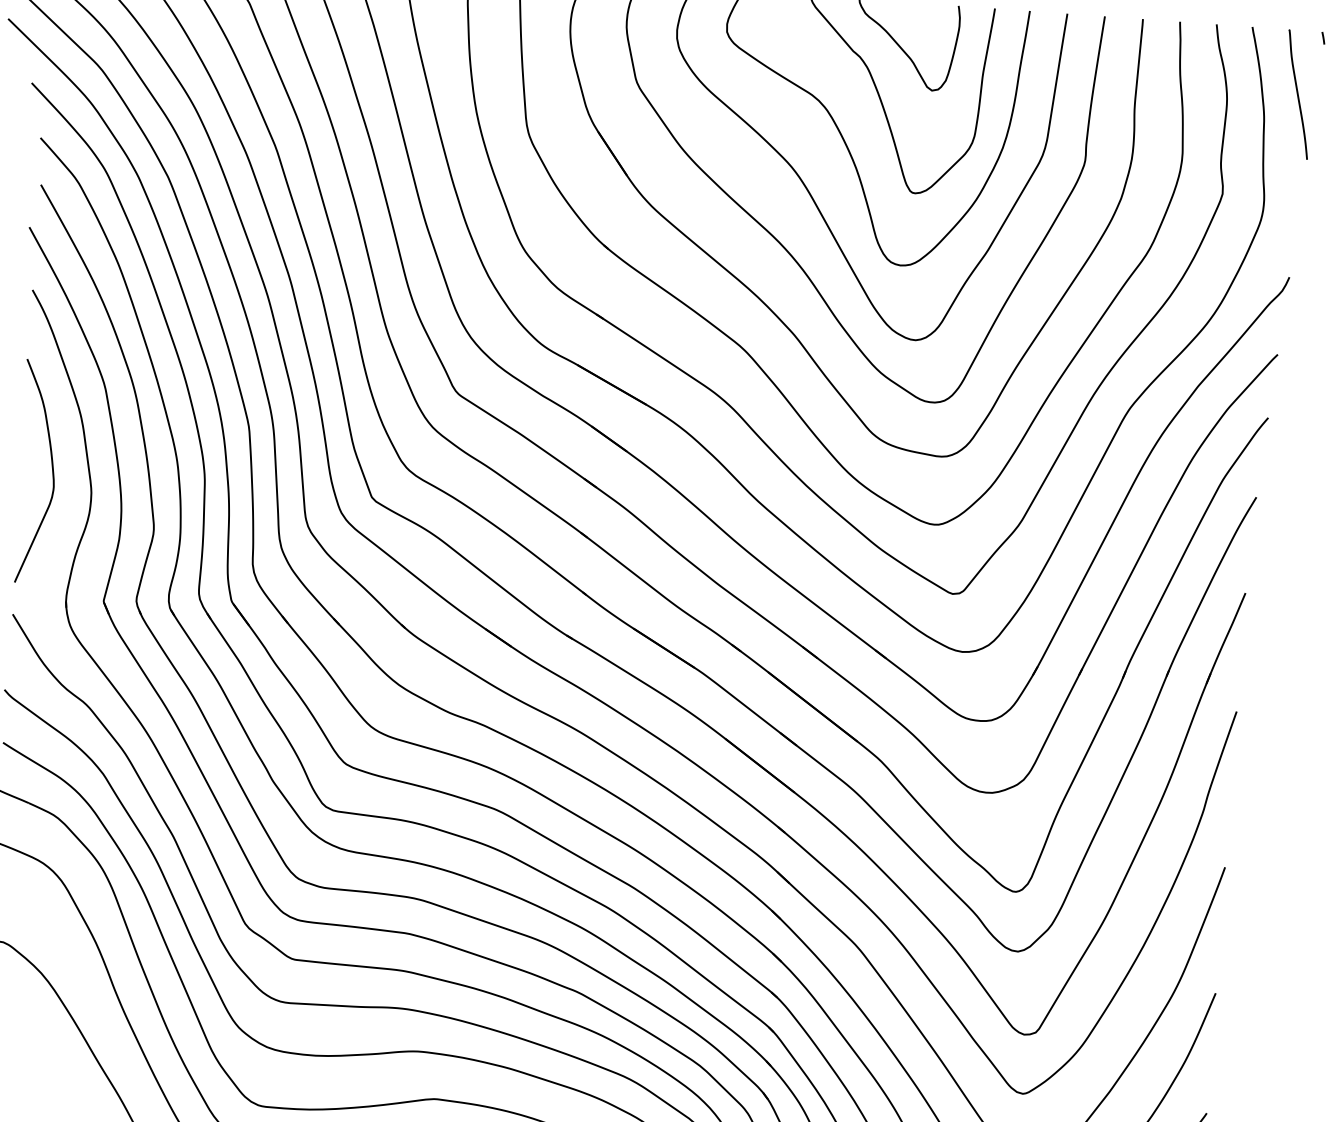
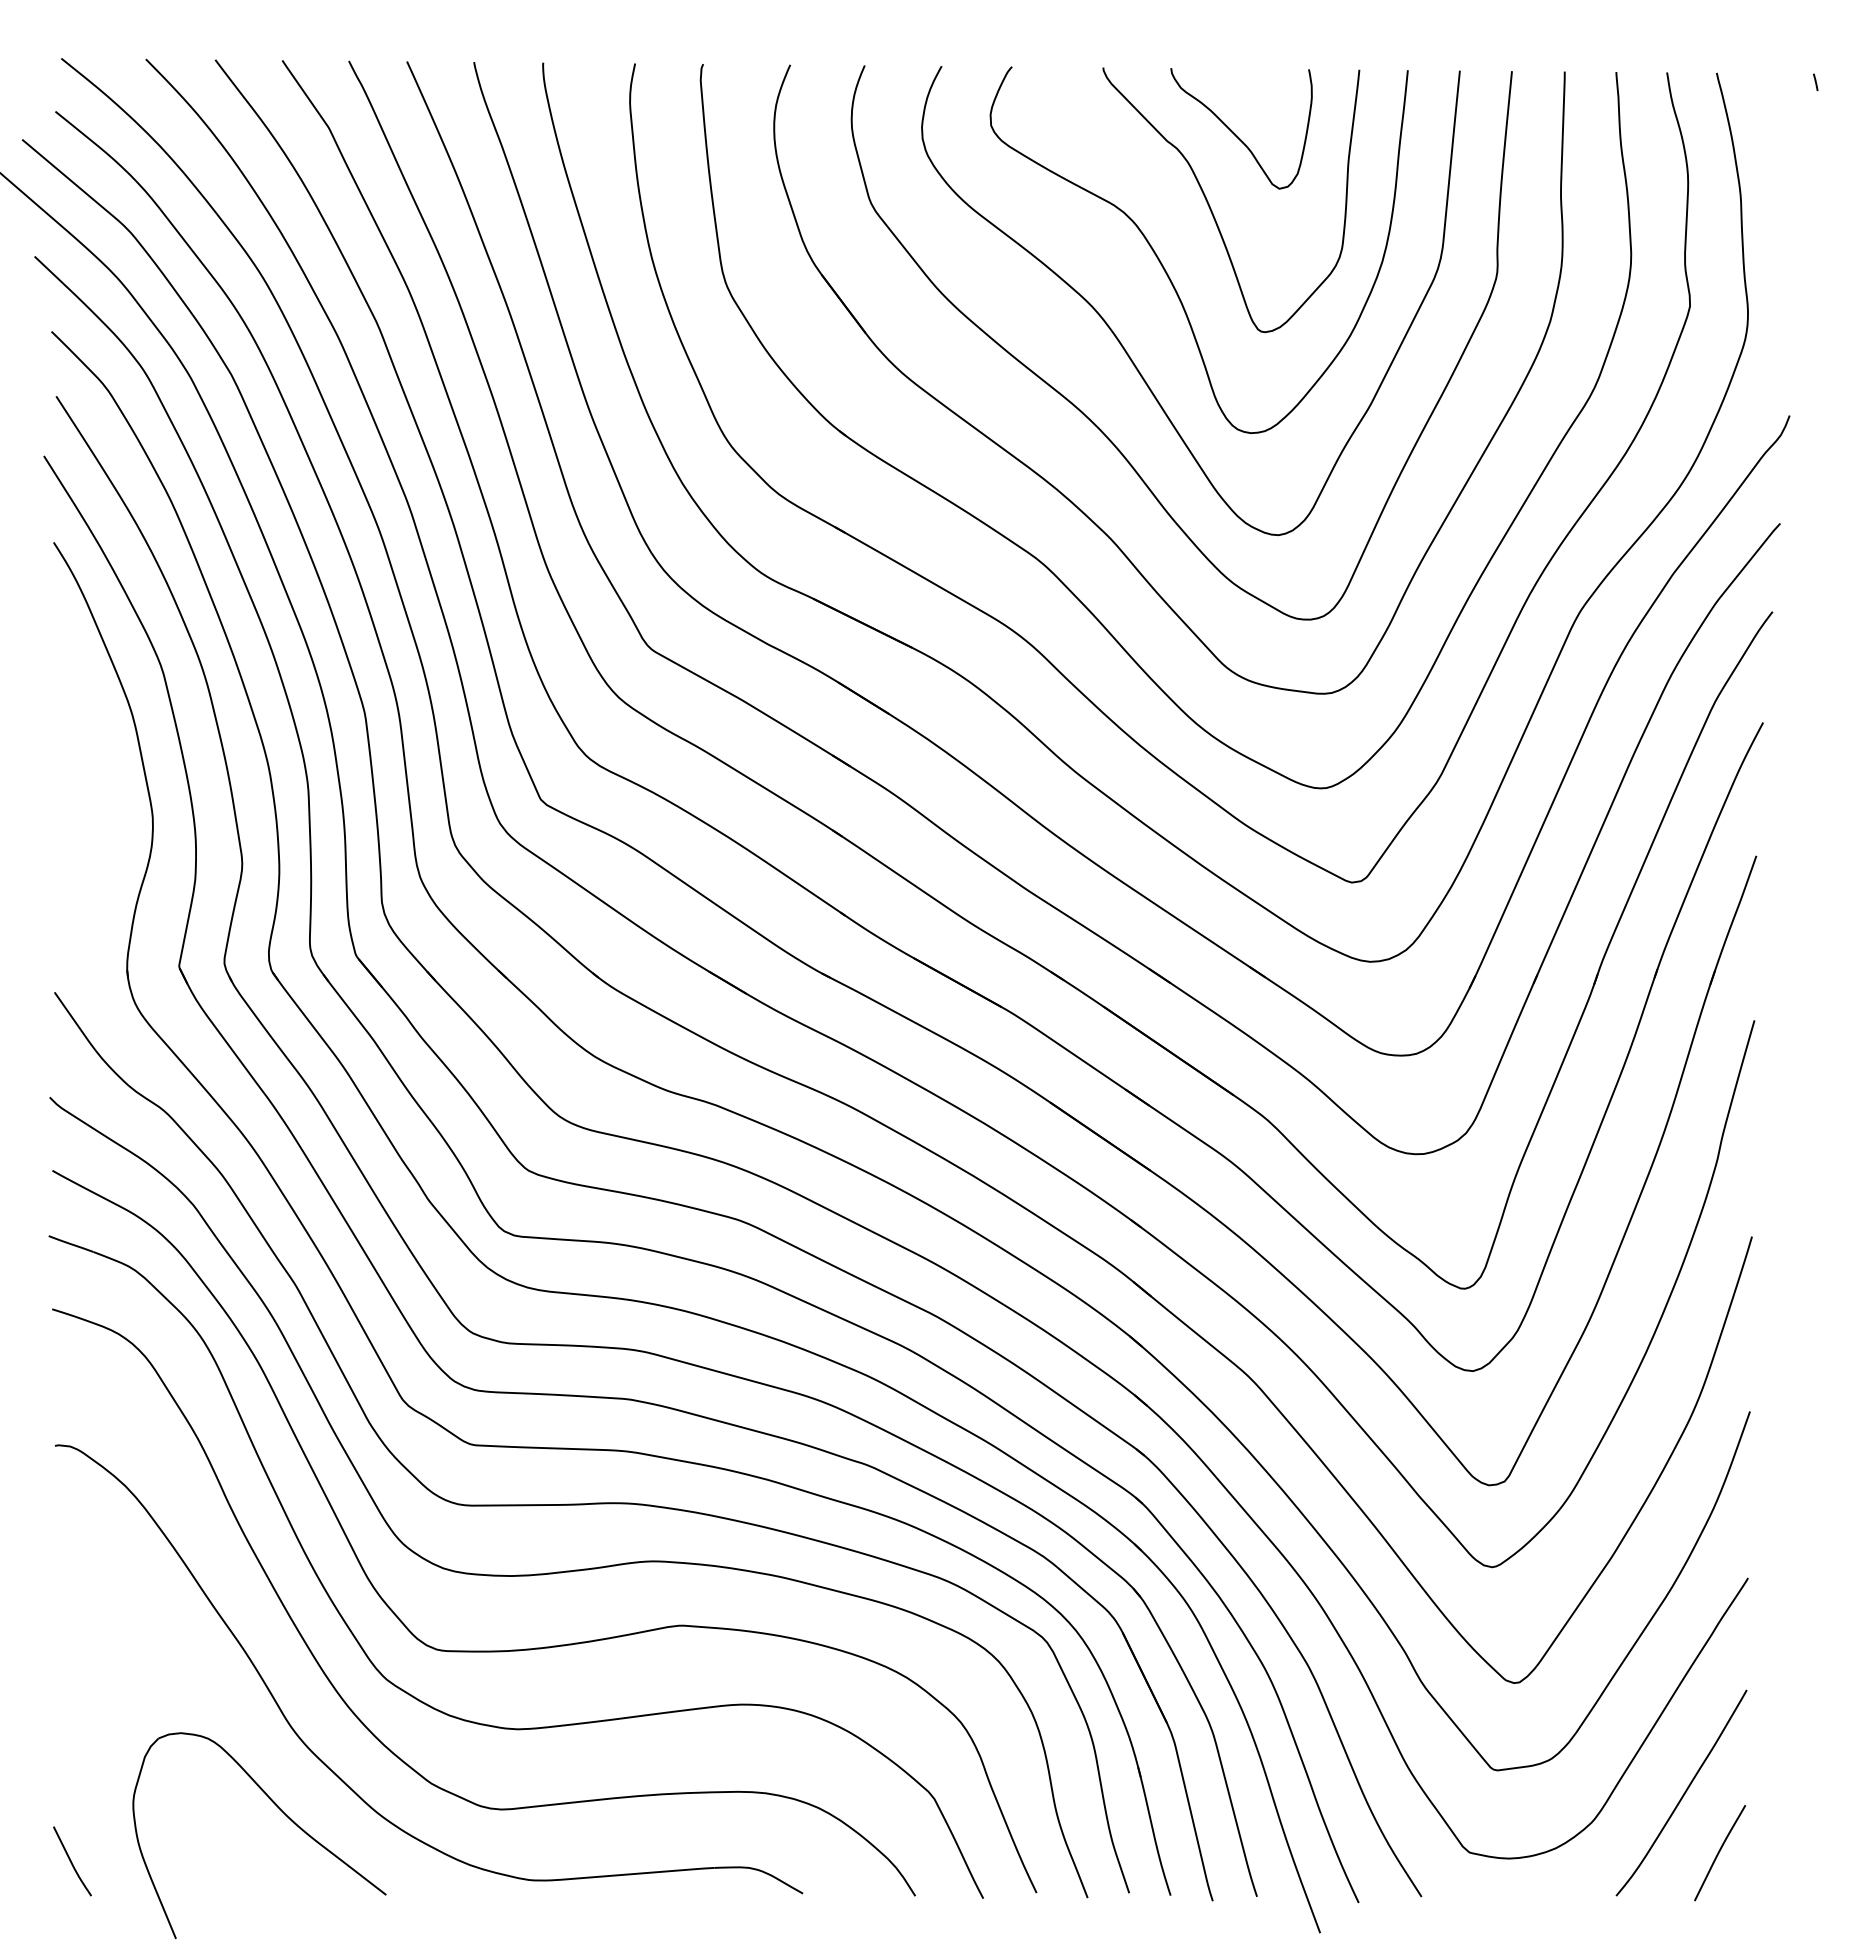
curve: (1297, 94) -> (1785, 162), removed
curve: (52, 469) -> (96, 789), removed

